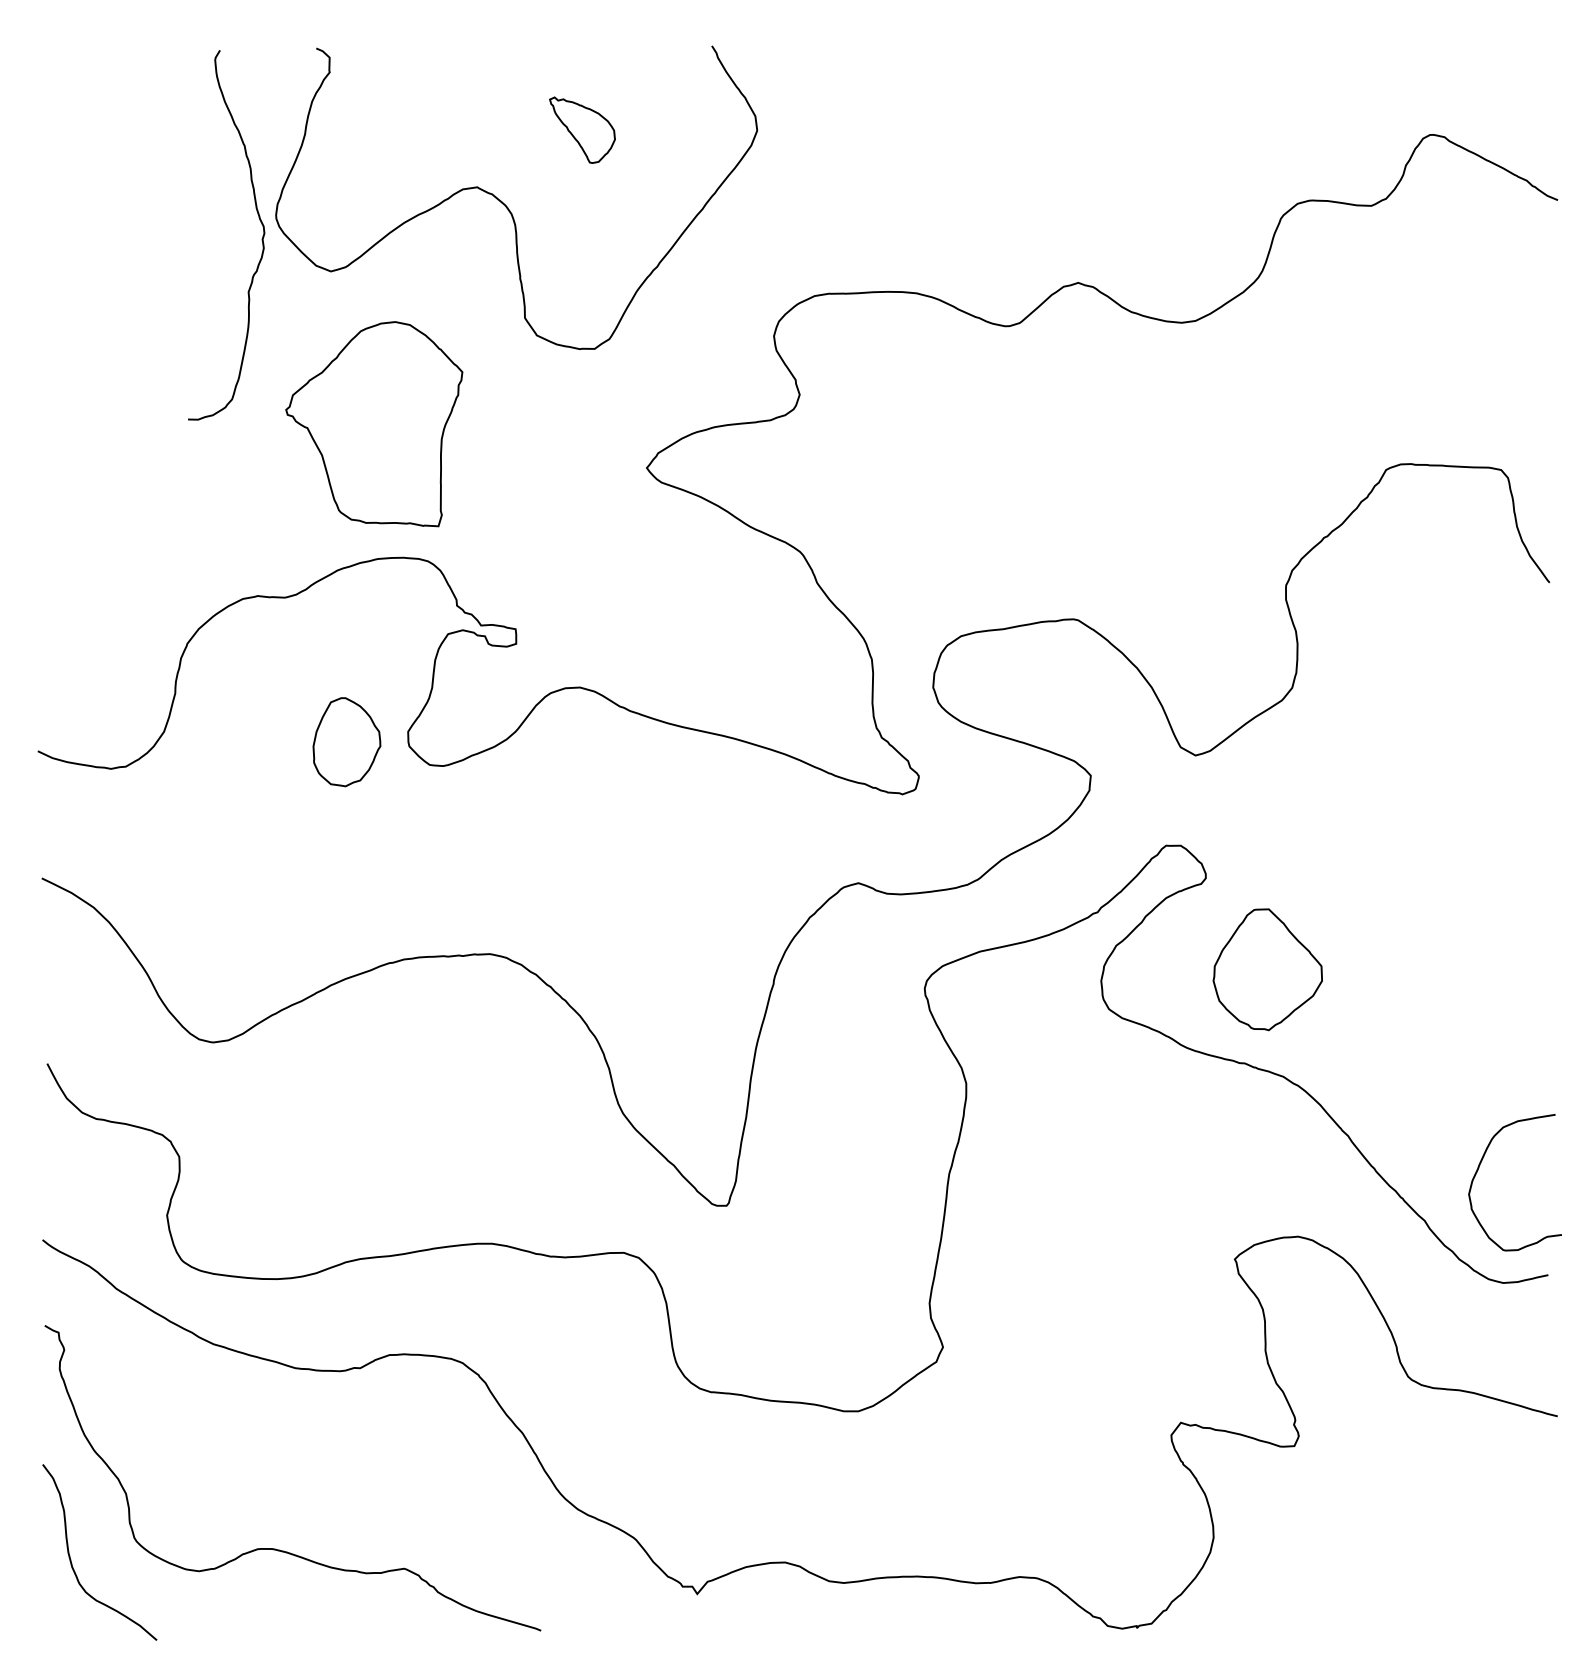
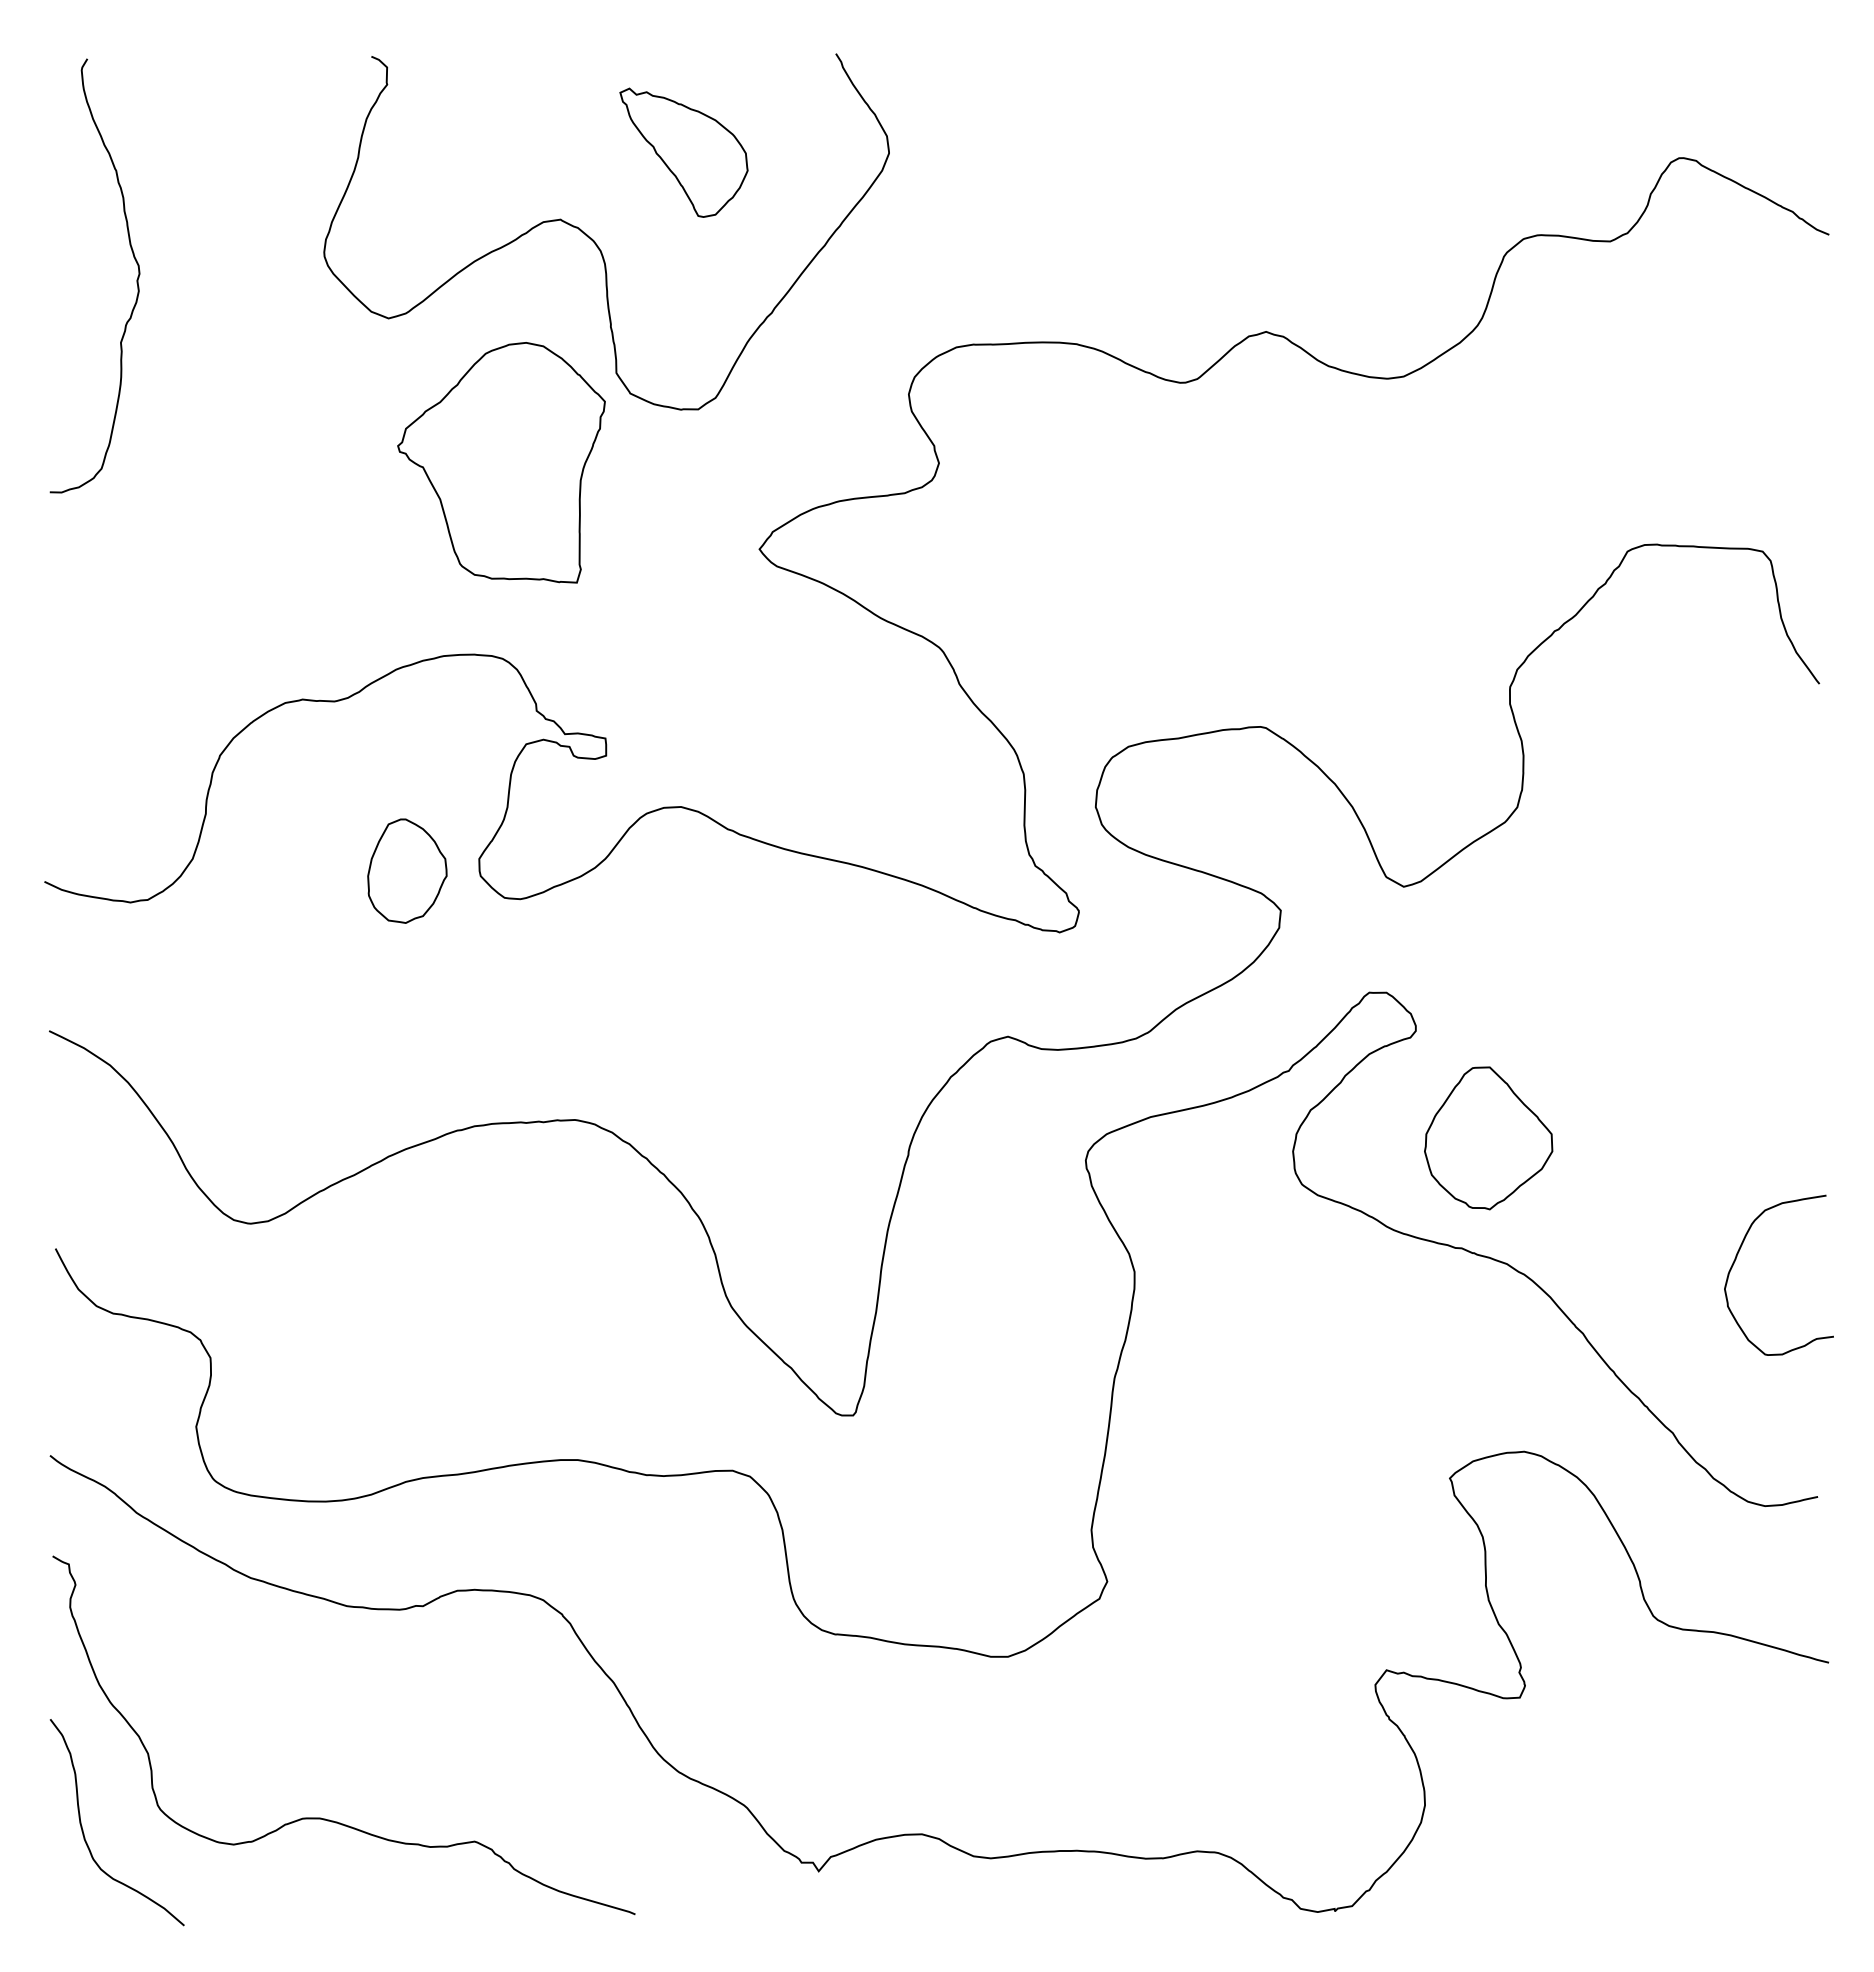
part: (582, 130) -> (683, 152), size x1.67
curve: (261, 238) -> (136, 279), moved
part: (374, 423) -> (501, 462), moved
curve: (1478, 1169) -> (1736, 1259), moved

